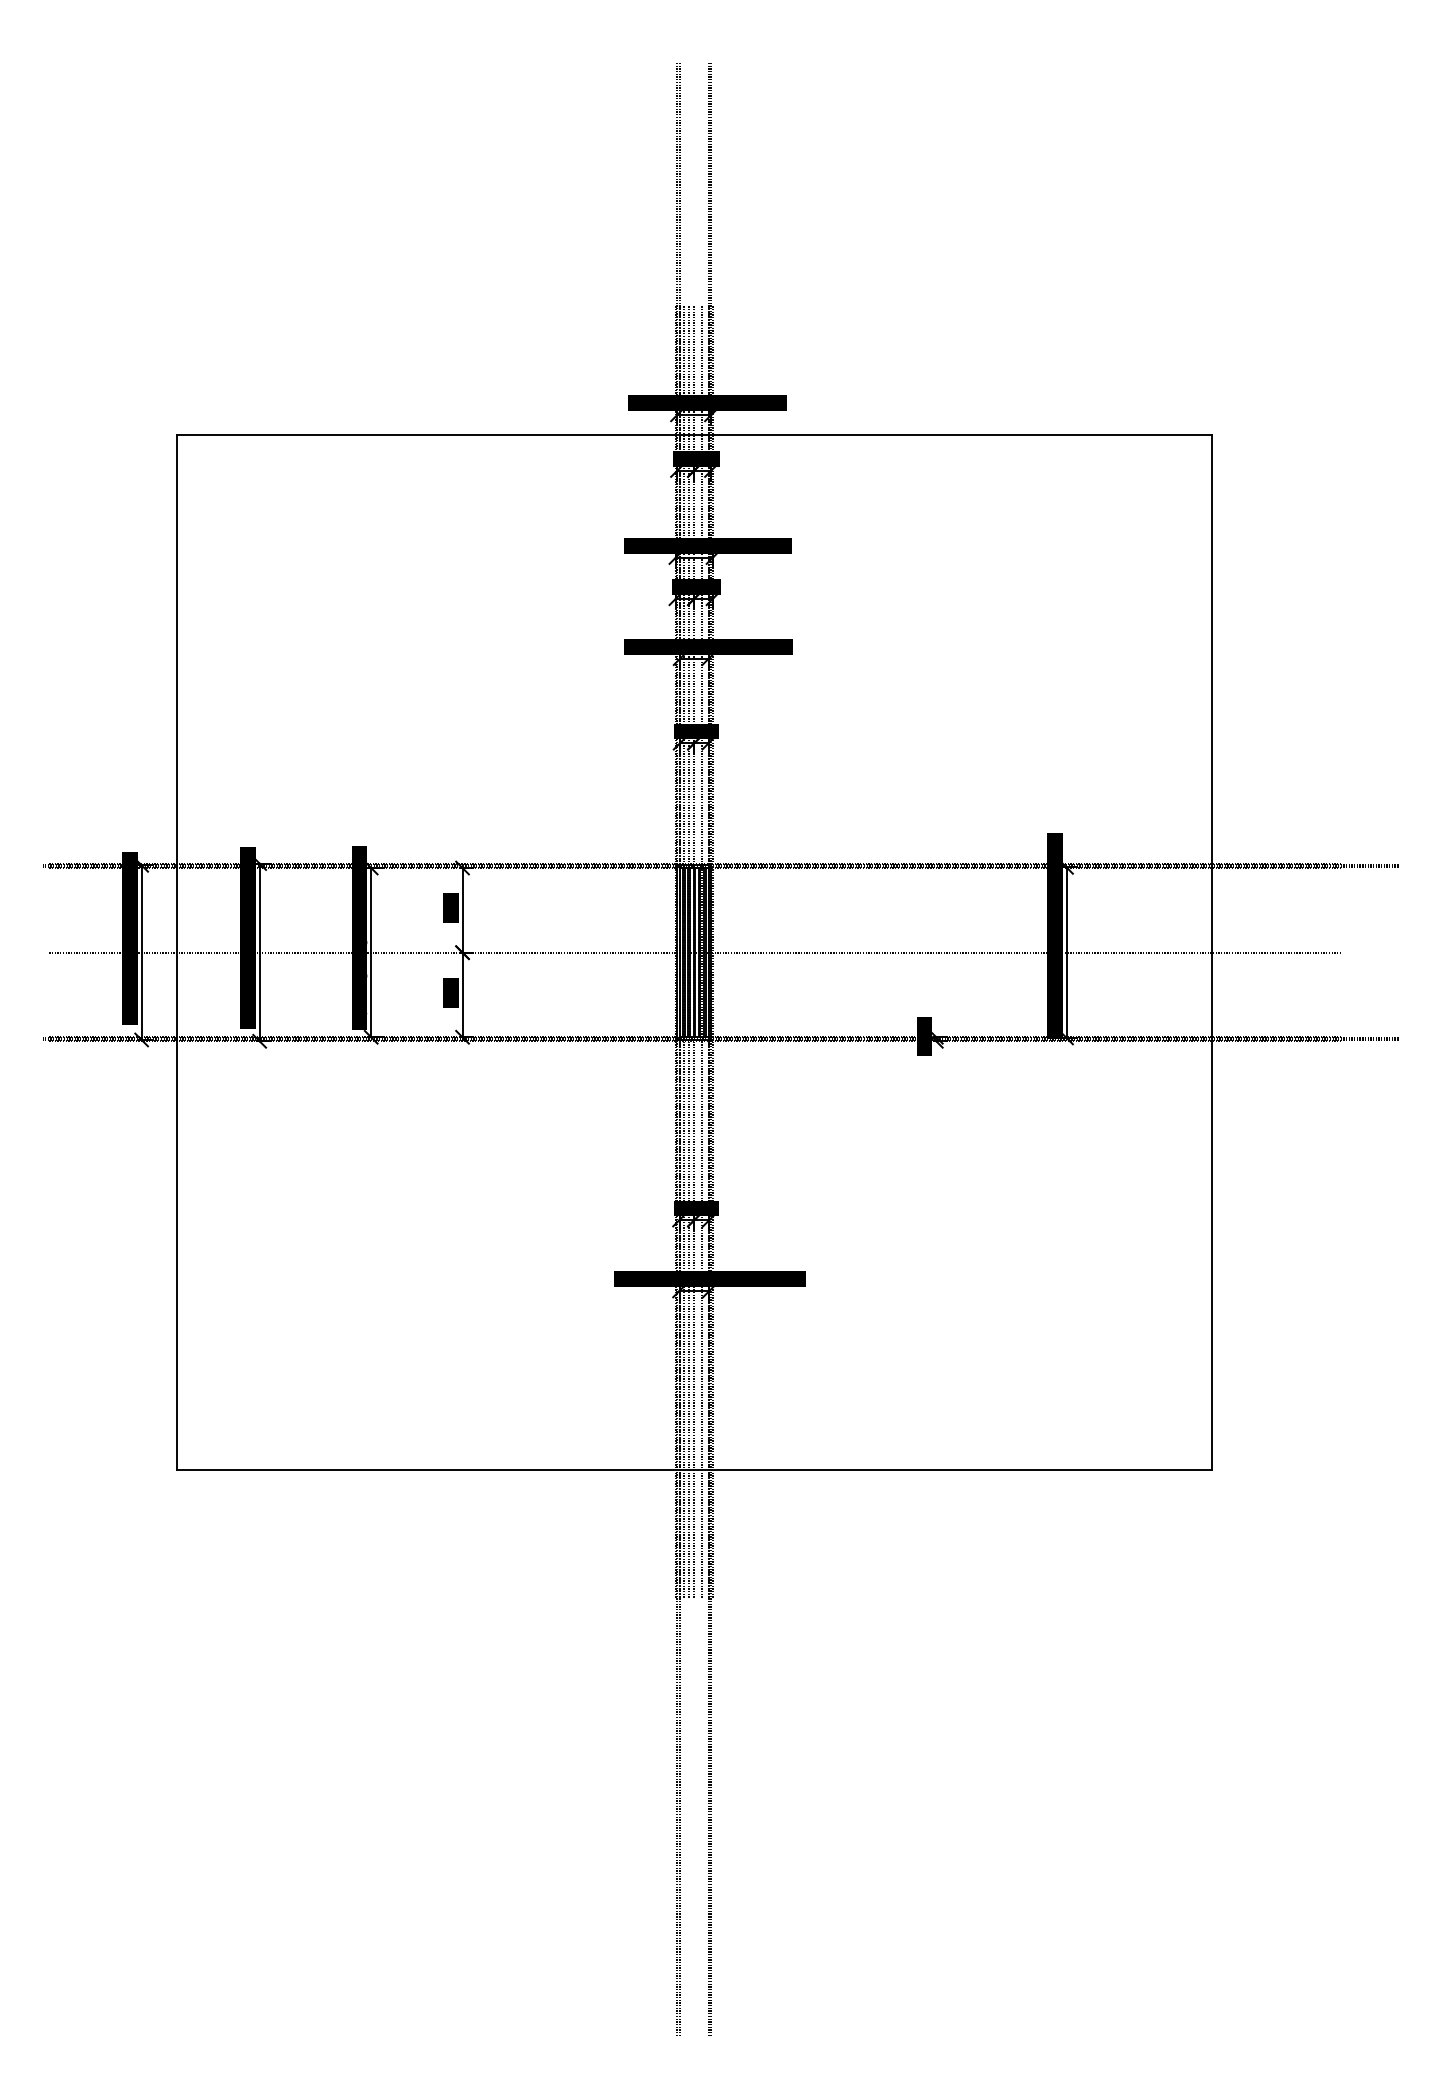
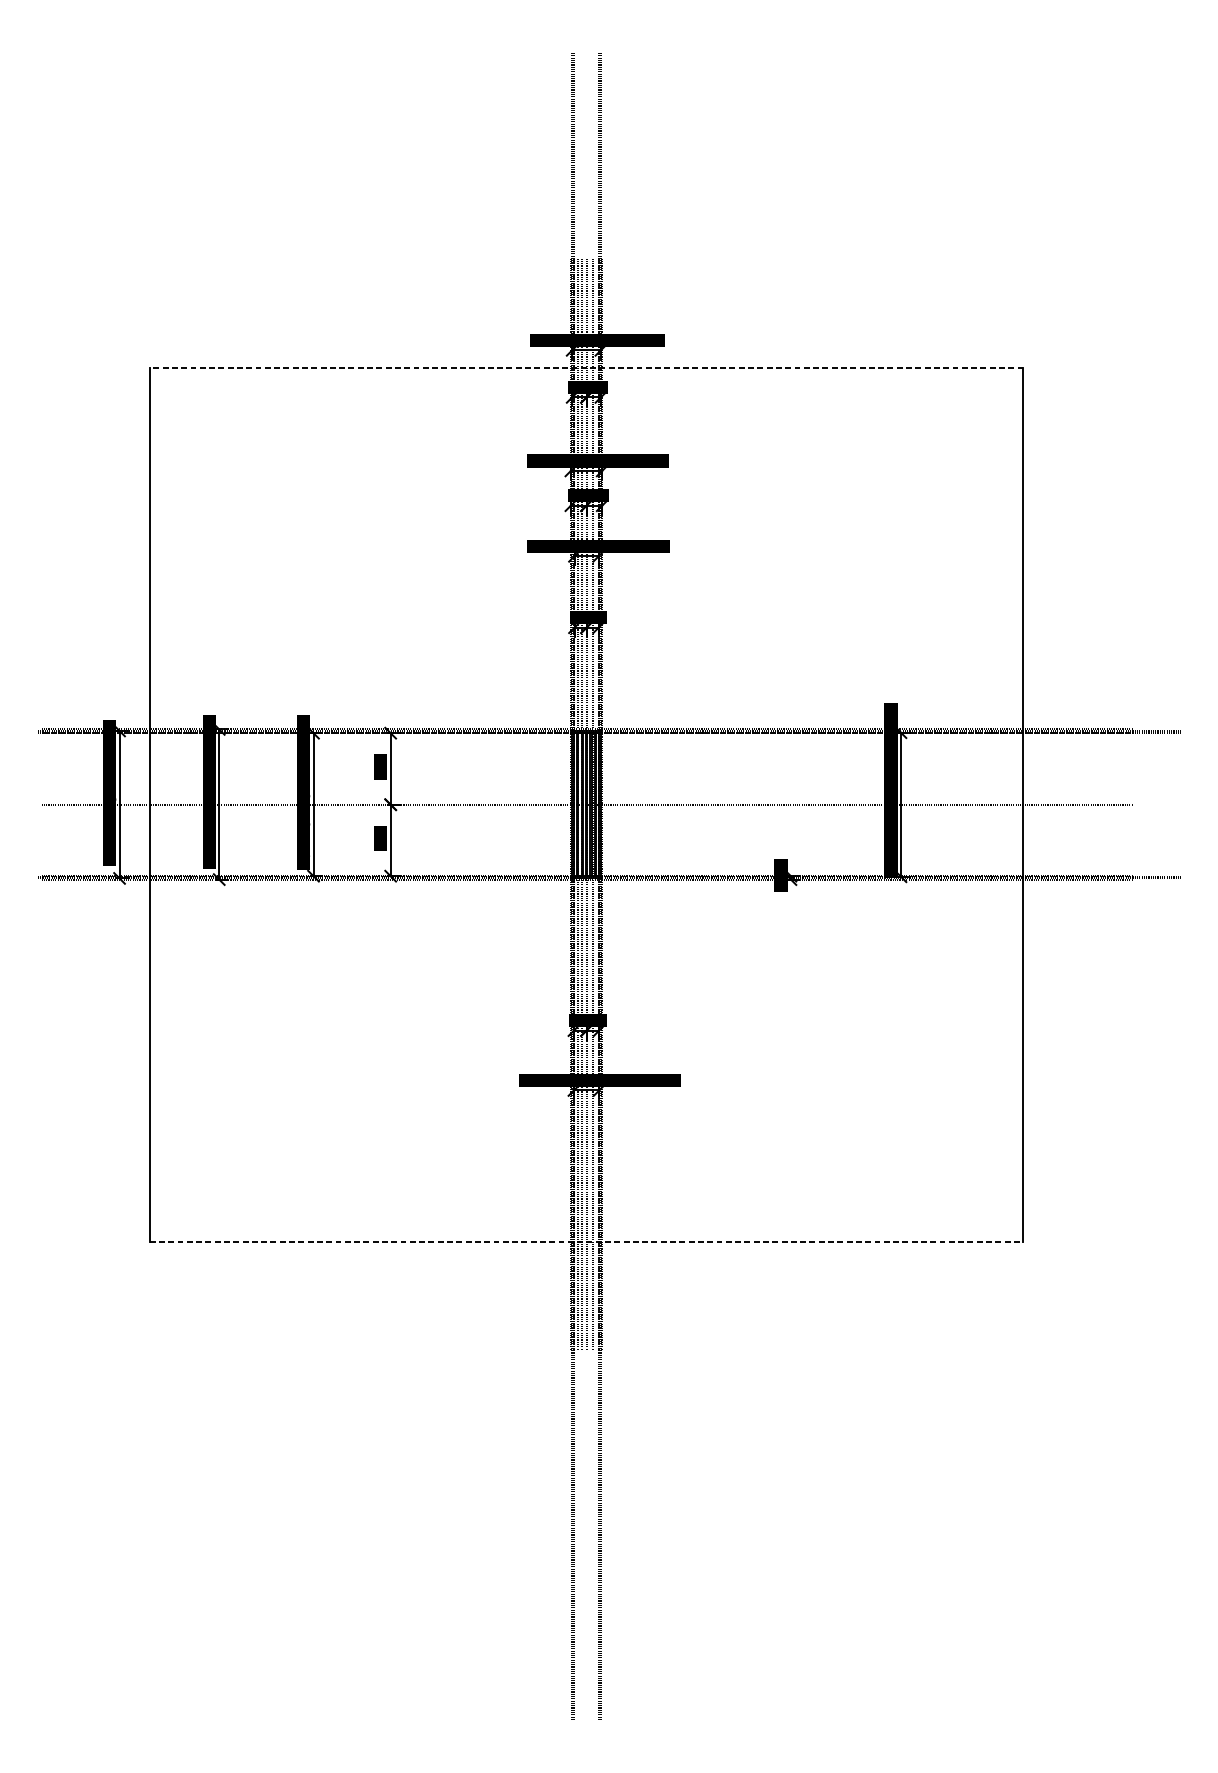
line: (693, 435) -> (585, 367), solid -> dashed
line: (694, 1469) -> (586, 1241), solid -> dashed

